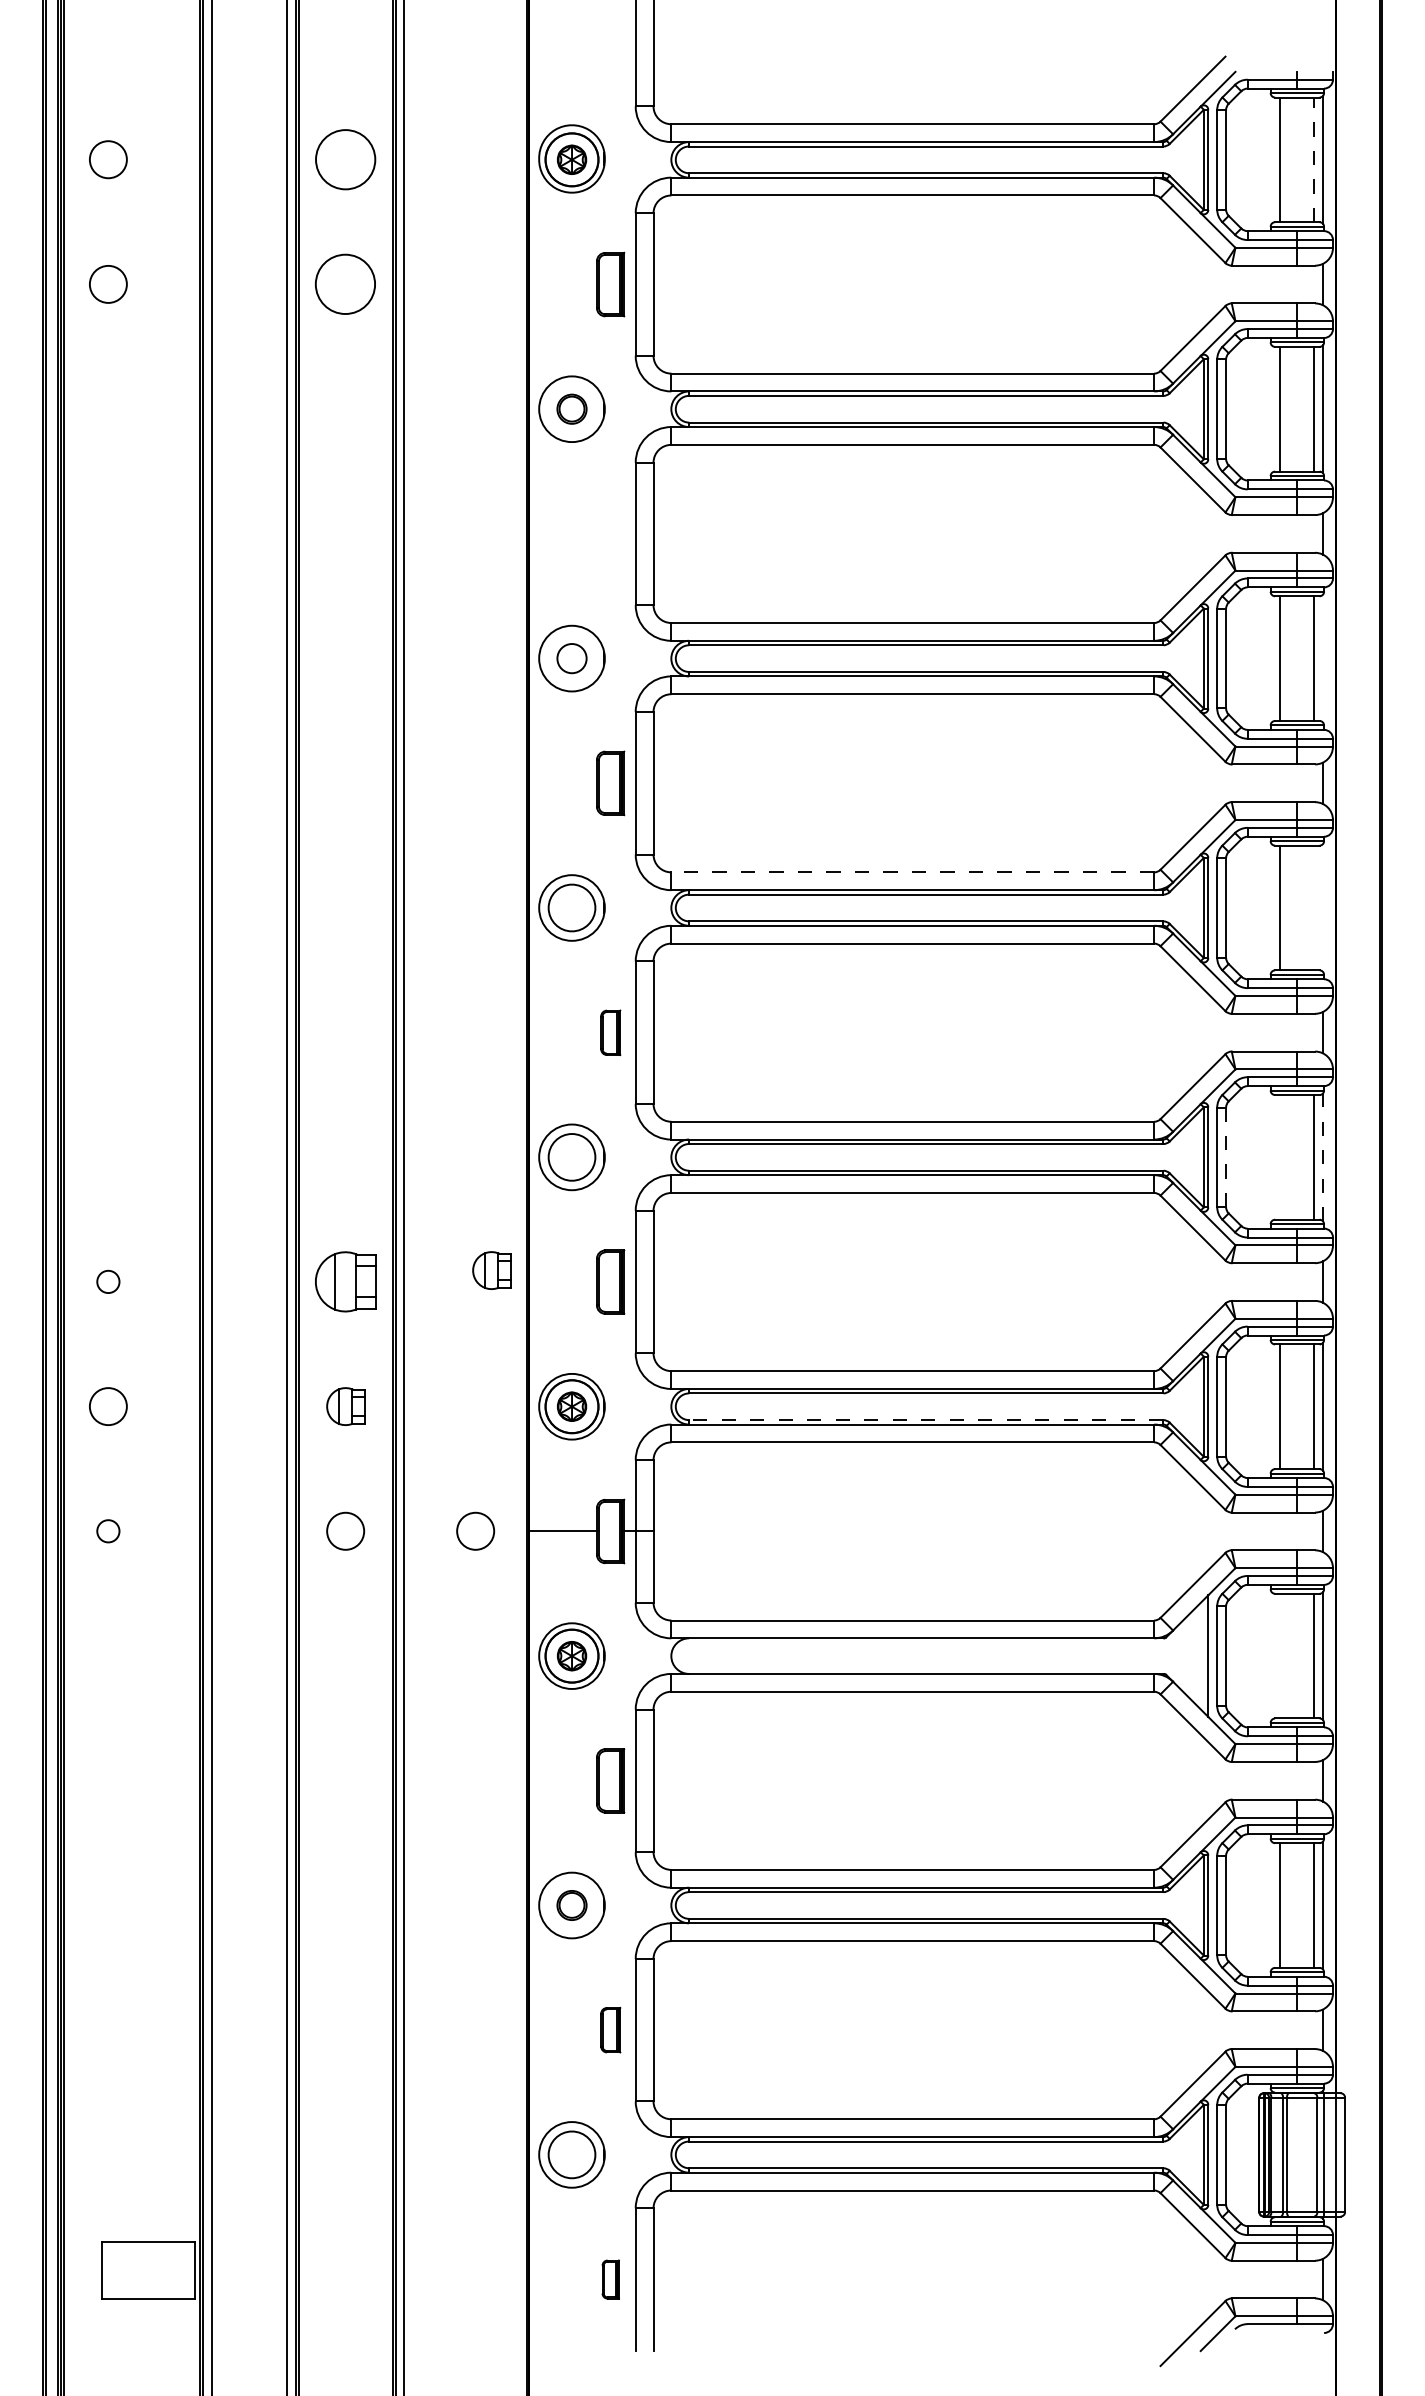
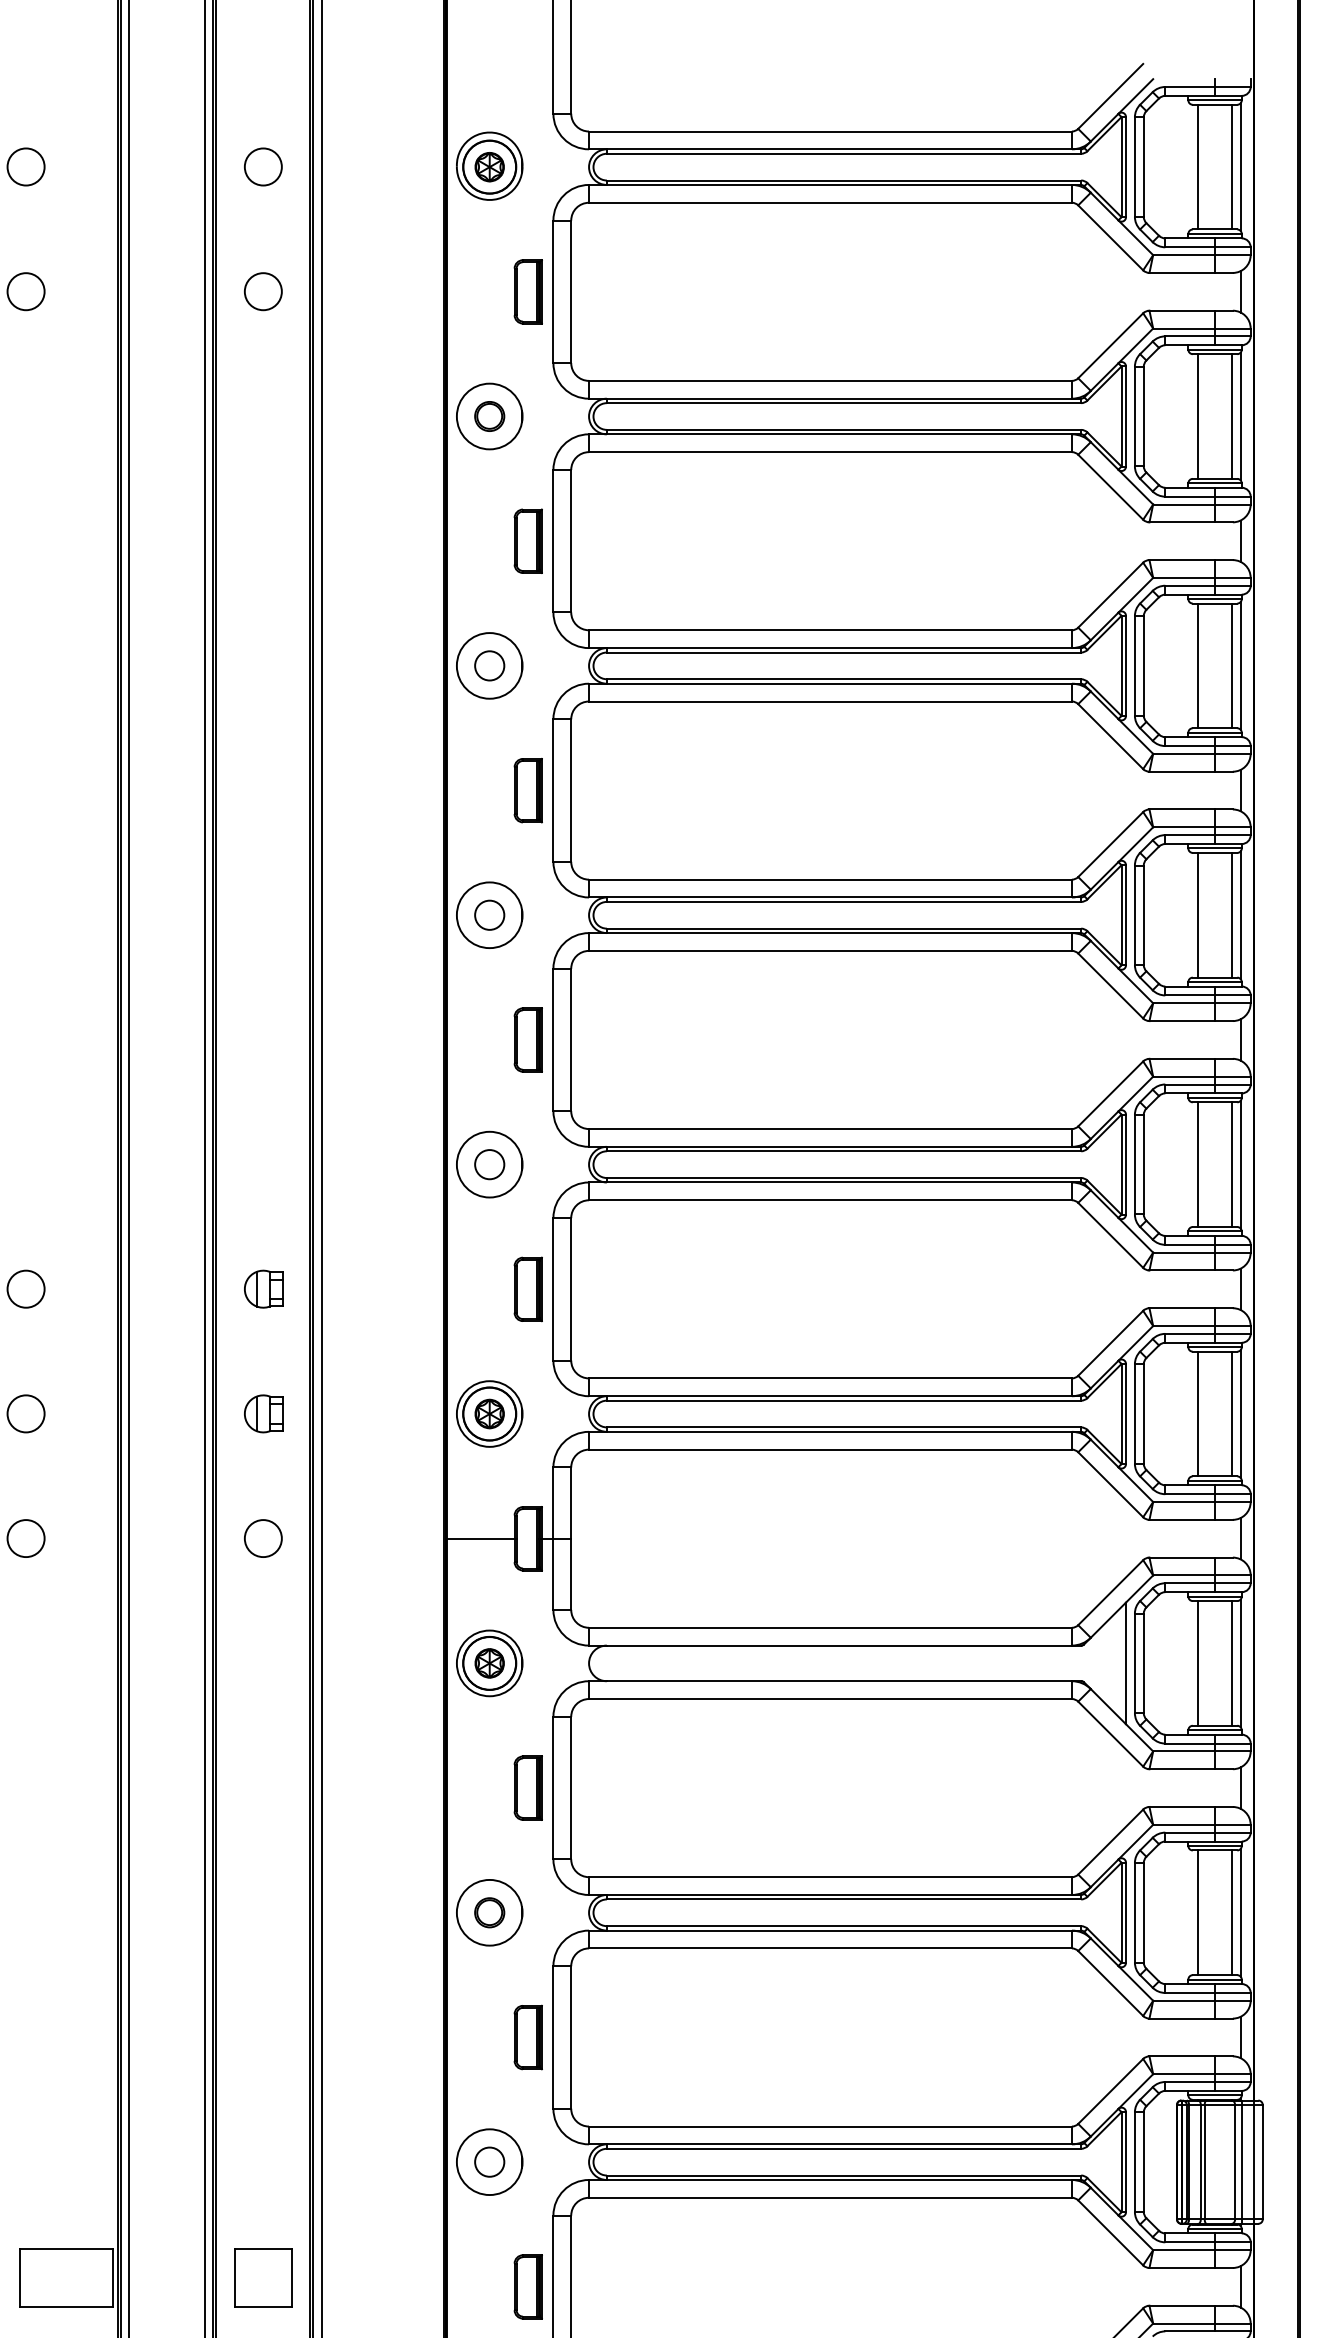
circle: (345, 159) -> (263, 166), size x0.62
line: (1314, 159) -> (1232, 166), dashed -> solid
circle: (345, 284) -> (263, 291), size x0.62
part: (610, 533) -> (528, 540), added
line: (1323, 658) -> (1241, 665), added
line: (912, 872) -> (830, 879), dashed -> solid
circle: (571, 907) -> (489, 914), size x0.62
line: (1314, 907) -> (1232, 914), added
line: (1323, 907) -> (1241, 914), added
part: (610, 1032) -> (528, 1039), size x1.43
circle: (571, 1156) -> (489, 1163), size x0.62
line: (1226, 1157) -> (1144, 1164), dashed -> solid
line: (1280, 1157) -> (1198, 1164), added
line: (1323, 1157) -> (1241, 1164), dashed -> solid
part: (491, 1270) -> (409, 1277), removed
circle: (107, 1281) -> (25, 1288), size x1.67
part: (345, 1281) -> (263, 1288), size x0.62
line: (925, 1420) -> (843, 1427), dashed -> solid
circle: (107, 1530) -> (25, 1537), size x1.67
circle: (475, 1530) -> (393, 1537), removed
line: (1280, 1655) -> (1198, 1662), added
part: (610, 2029) -> (528, 2036), size x1.43
circle: (571, 2154) -> (489, 2161), size x0.62
part: (345, 2270) -> (263, 2277), added
part: (610, 2279) -> (528, 2286), size x1.67

